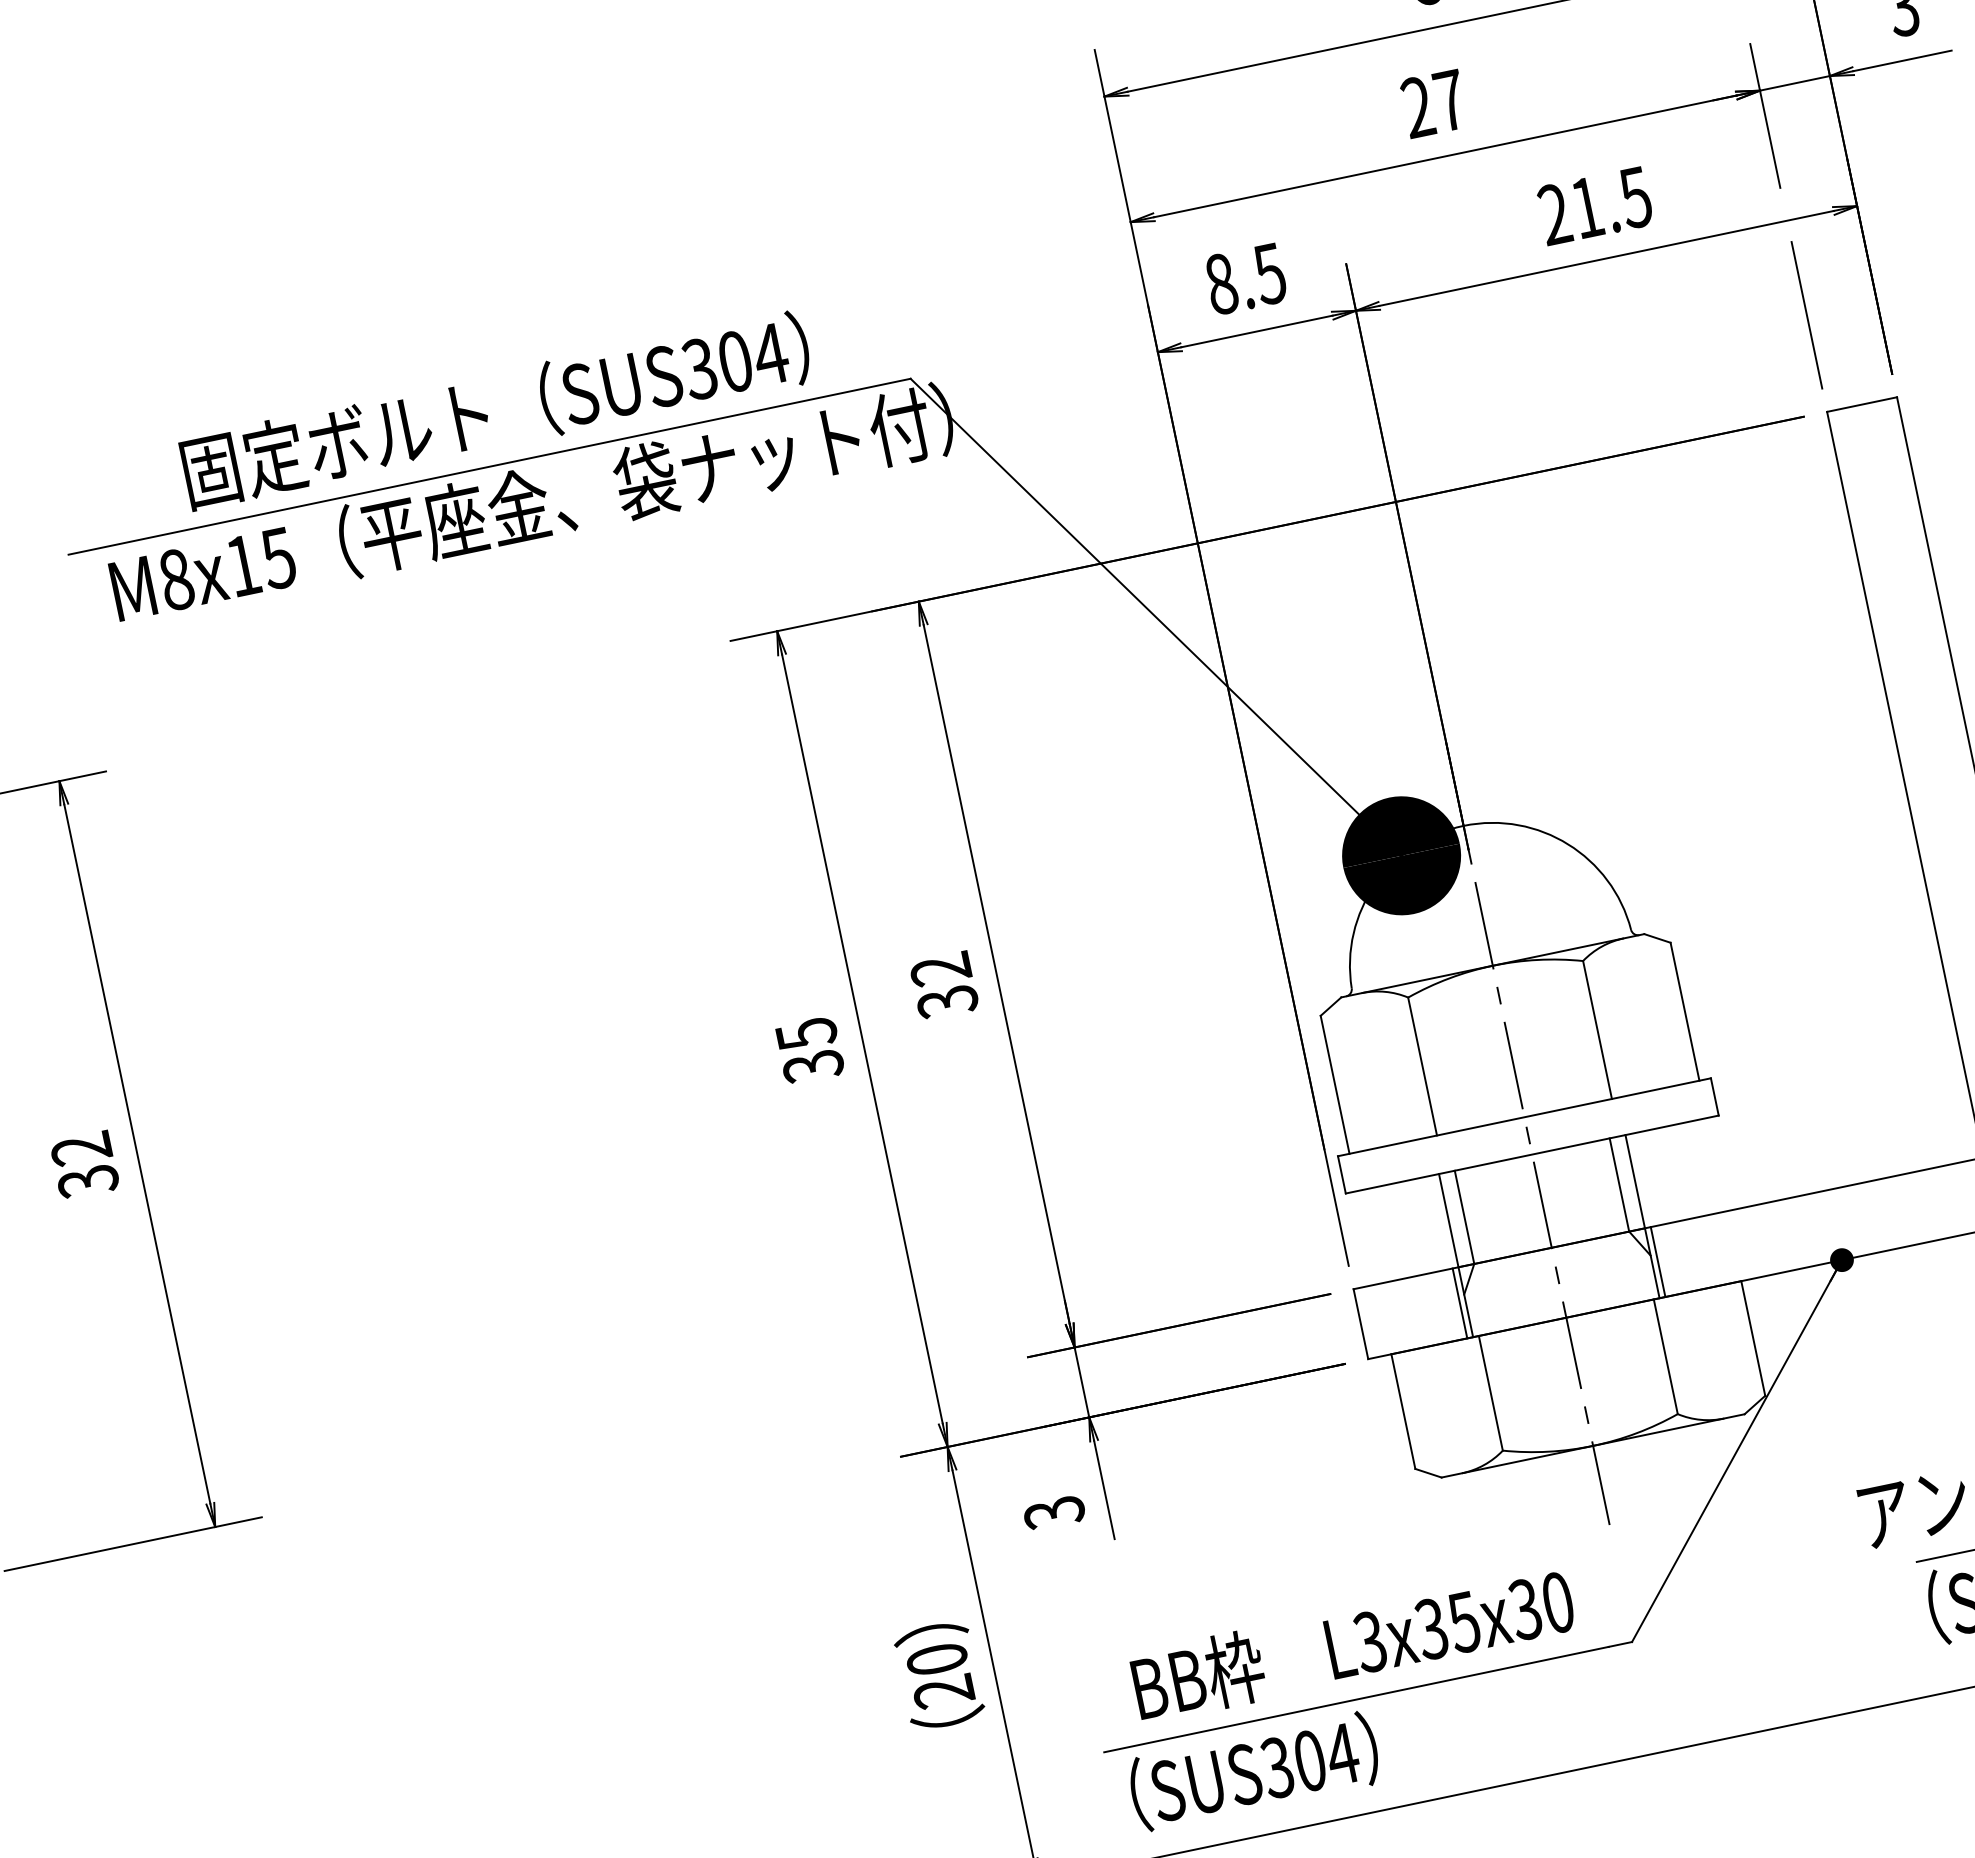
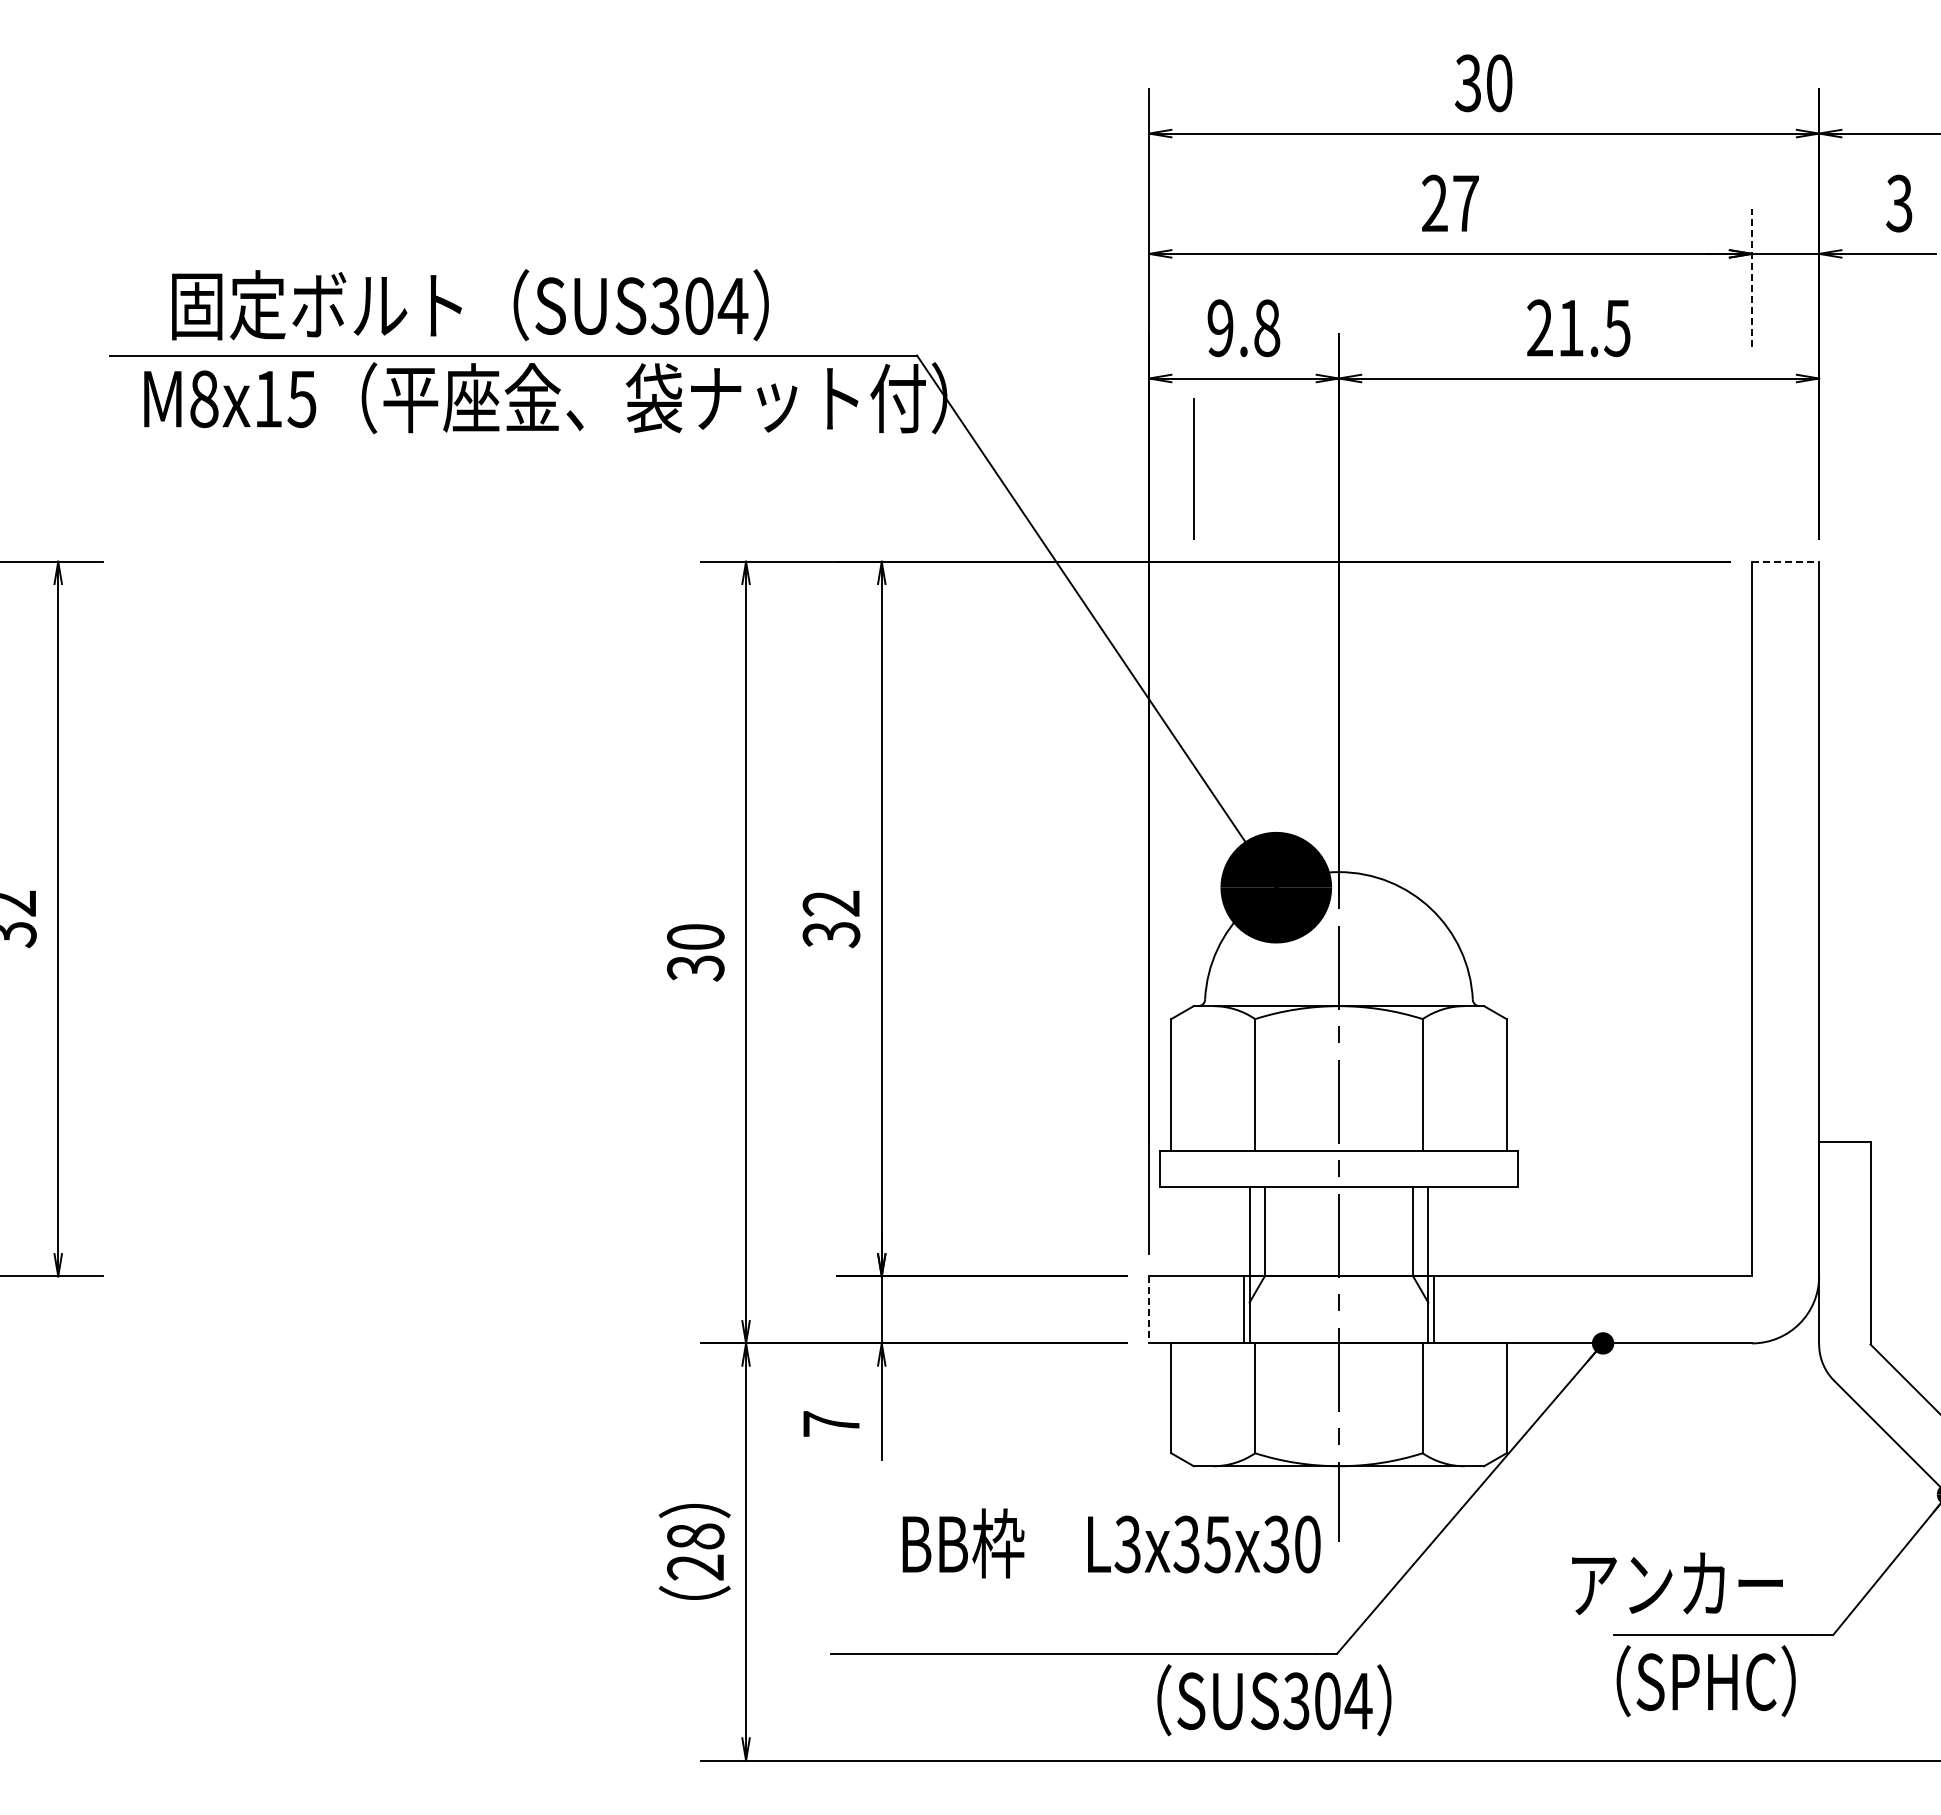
line: (1765, 116) -> (1752, 278), solid -> dashed
text: (1245, 279) -> (1243, 328), 8.5 -> 9.8
line: (1806, 314) -> (1193, 468), moved
line: (1861, 404) -> (1785, 561), solid -> dashed
text: (496, 410) -> (470, 305), moved
text: (806, 1034) -> (695, 937), 35 -> 30
line: (1361, 1323) -> (1149, 1309), solid -> dashed
text: (1054, 1512) -> (831, 1424), 3 -> 7
text: (1353, 1644) -> (1111, 1543), moved
text: (936, 1659) -> (695, 1536), 20 -> 28
text: (1254, 1771) -> (1274, 1700), moved

